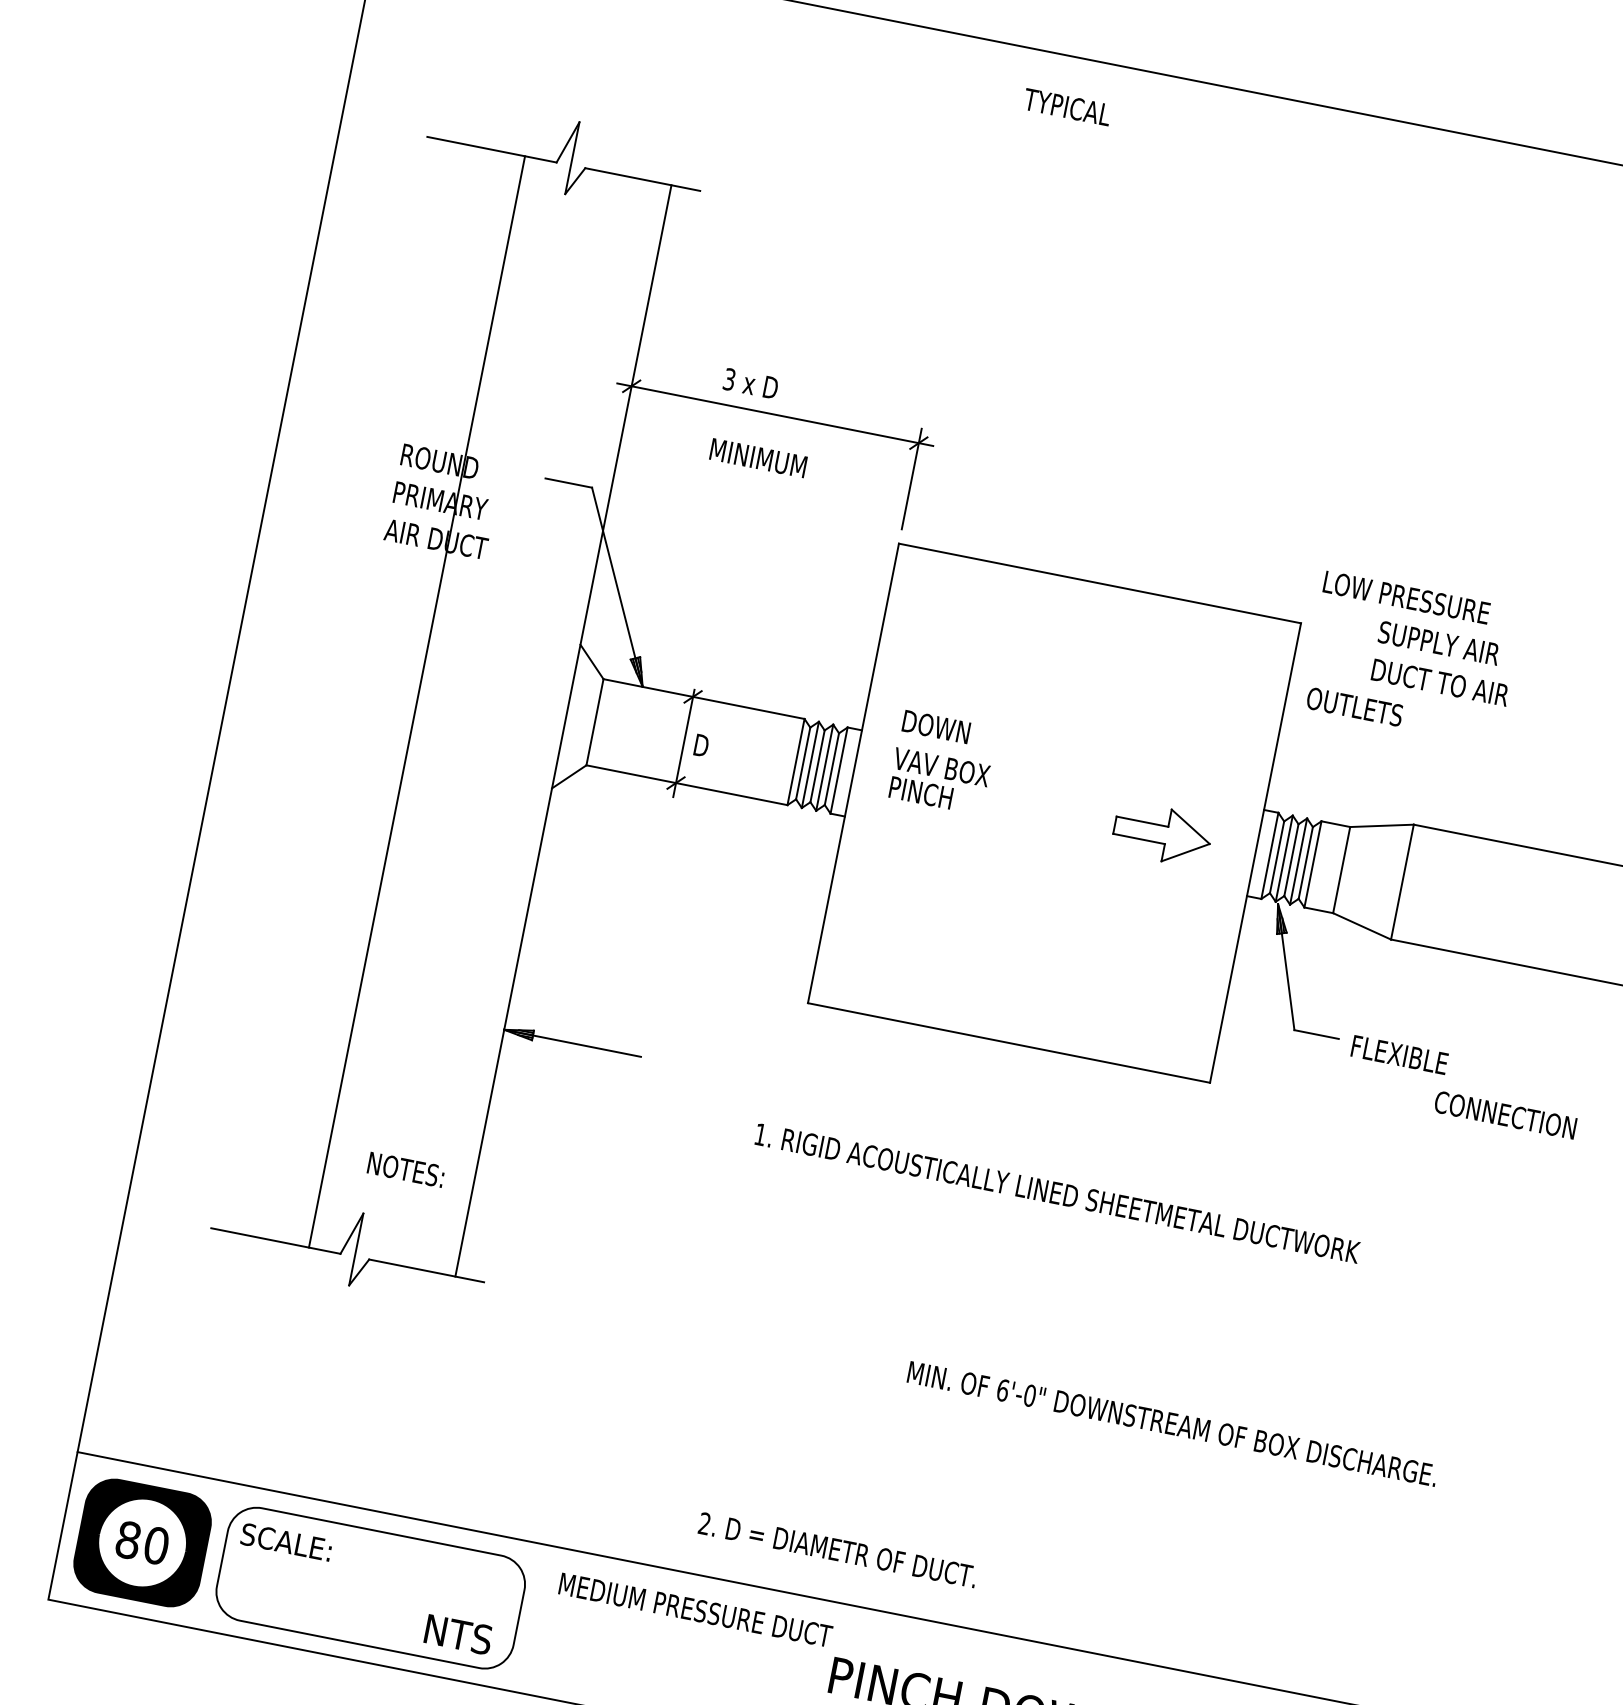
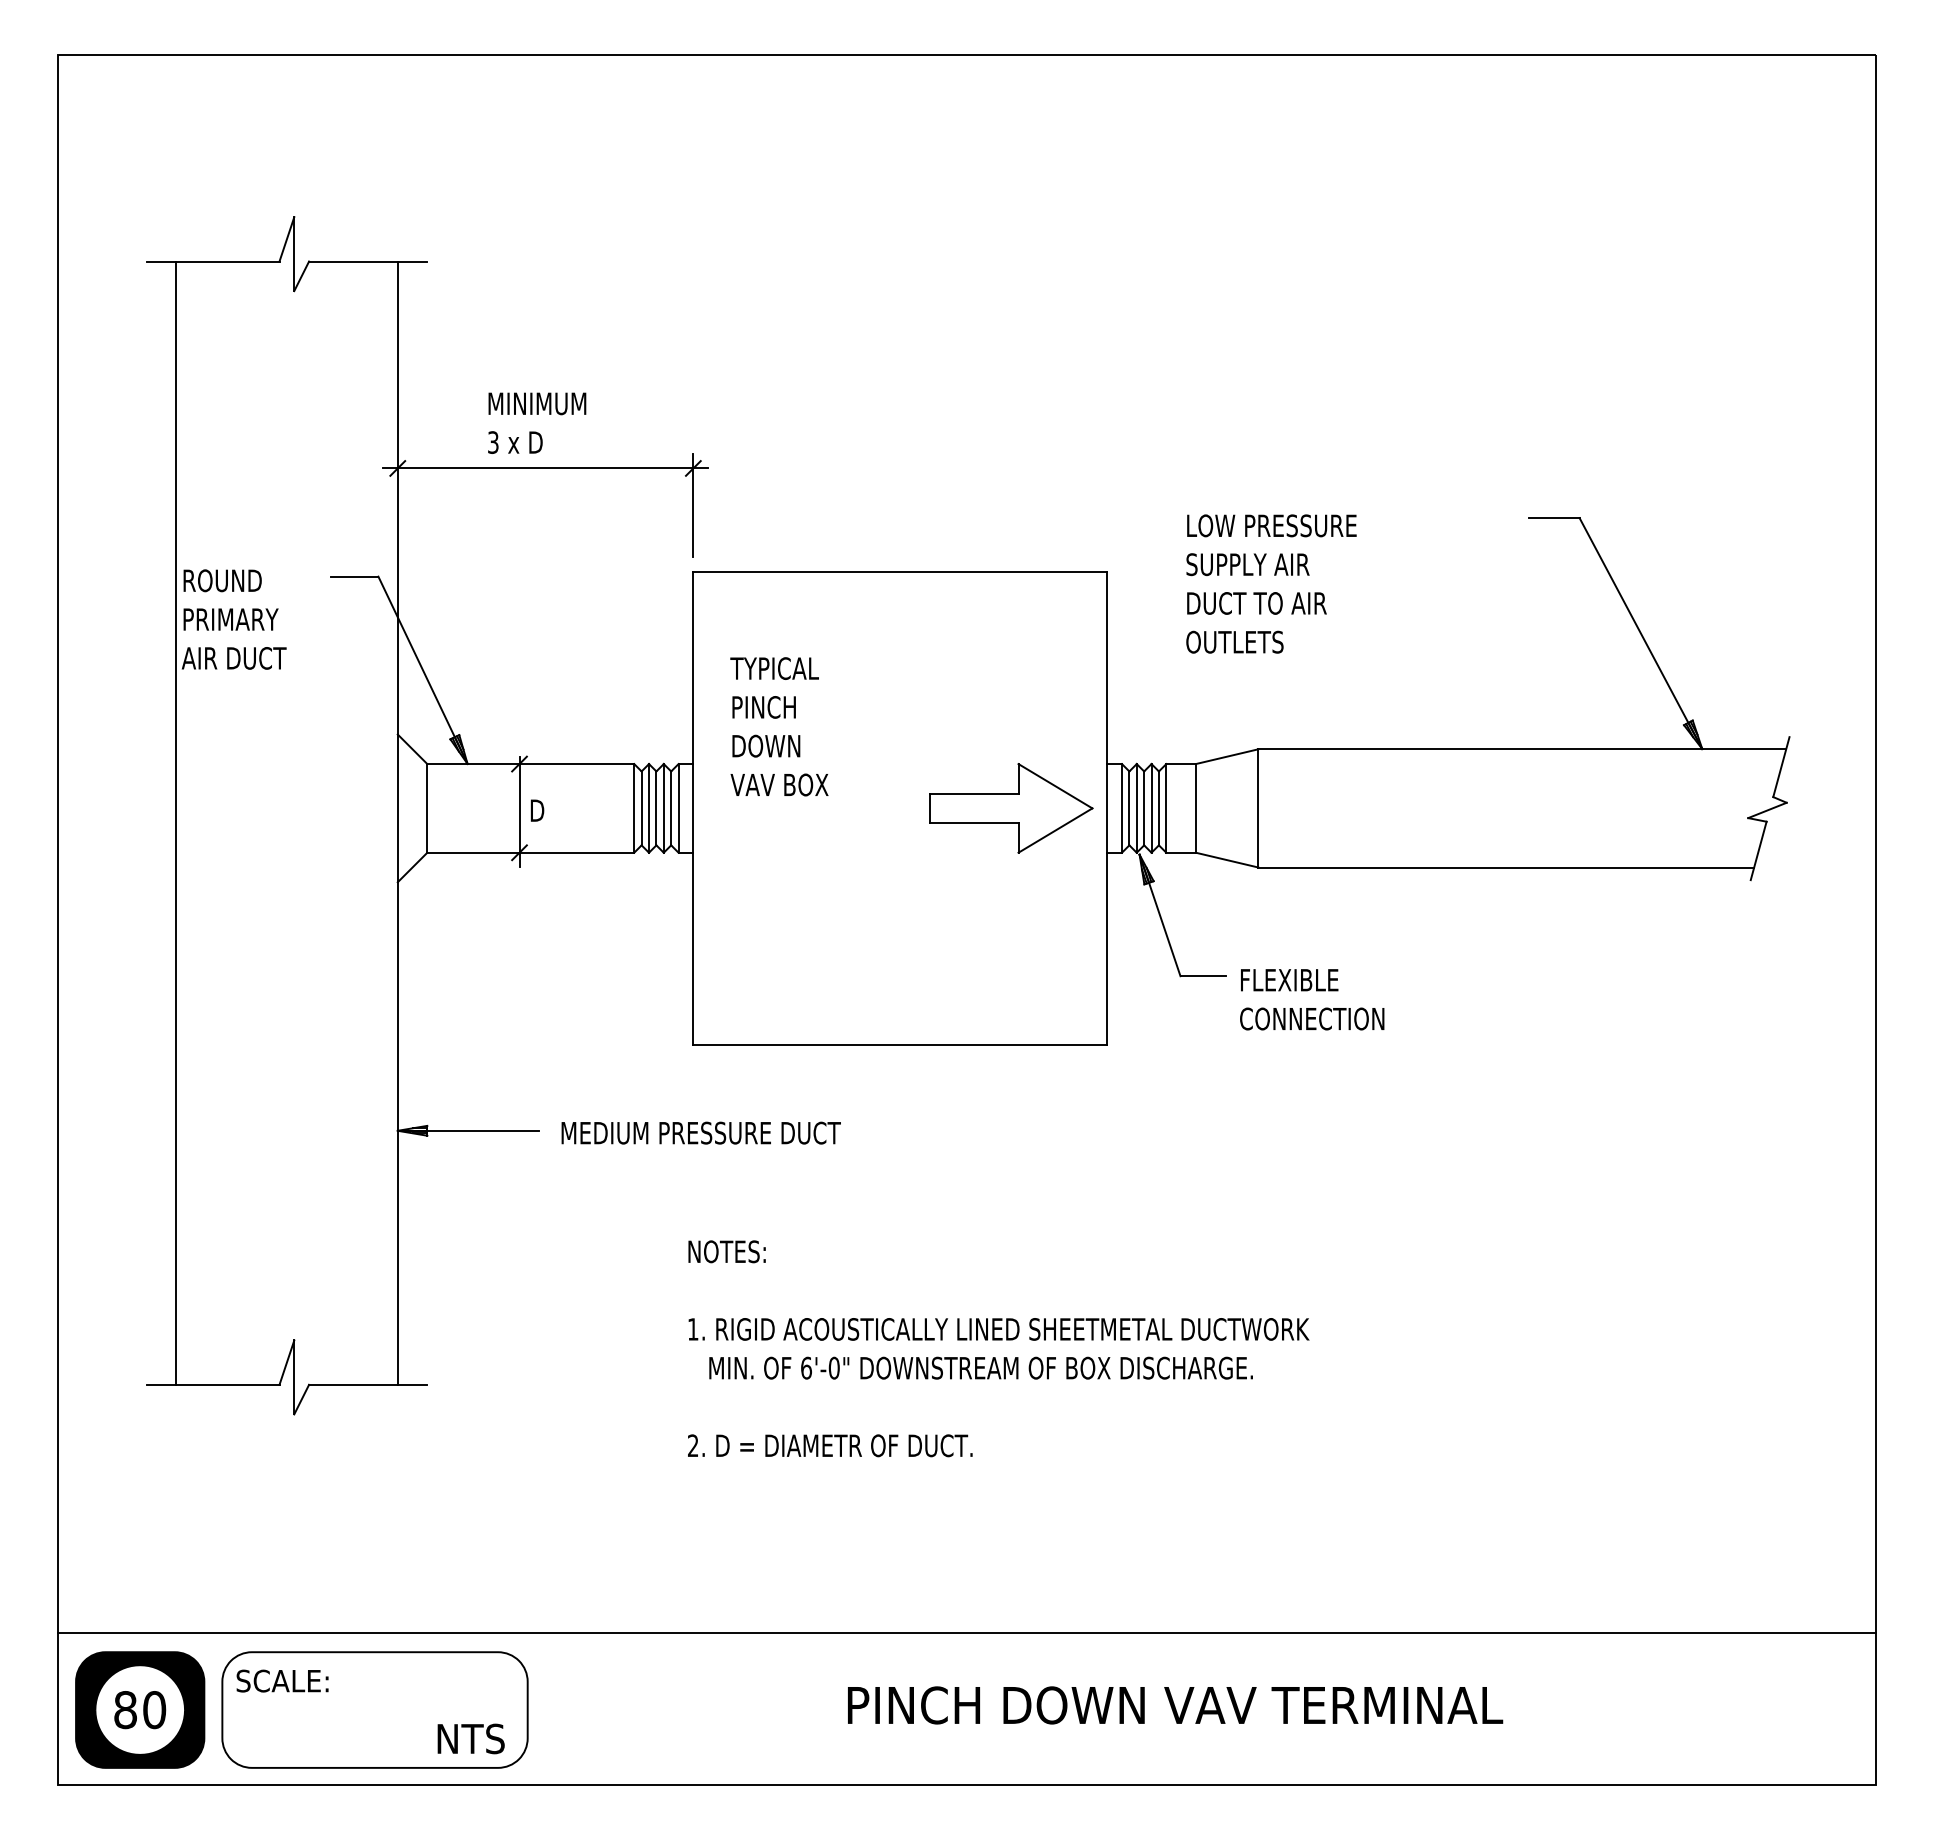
text: (1067, 107) -> (774, 668), moved
text: (758, 457) -> (537, 403), moved
text: (1406, 597) -> (1271, 525), moved
line: (417, 701) -> (176, 822), moved
text: (1354, 706) -> (1234, 641), moved
text: (920, 792) -> (763, 707), moved
part: (1162, 834) -> (1011, 808), size x1.67
text: (1505, 1114) -> (1312, 1018), moved
text: (405, 1169) -> (726, 1251), moved
text: (1057, 1193) -> (998, 1329), moved
text: (1172, 1423) -> (980, 1367), moved
text: (838, 1549) -> (830, 1445), moved
text: (695, 1609) -> (700, 1132), moved

